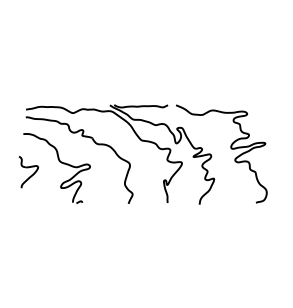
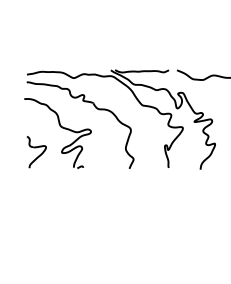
part: (28, 172) -> (36, 152), moved

